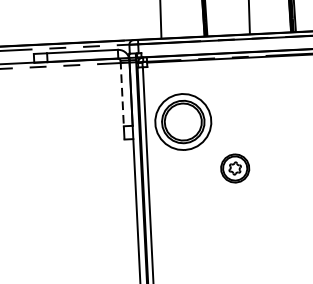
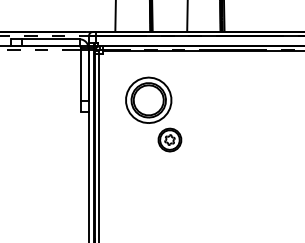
line: (122, 93) -> (81, 74), dashed -> solid
part: (182, 120) -> (148, 99), moved

